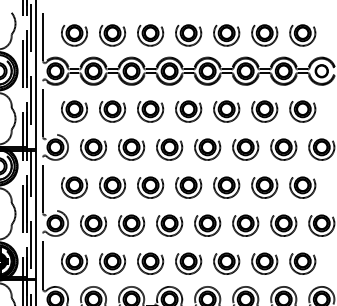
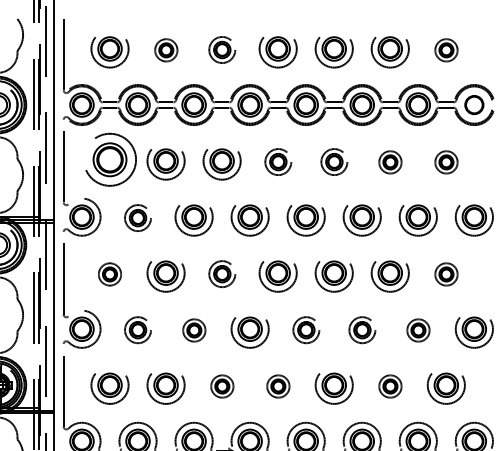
part: (112, 35) -> (165, 52), size x0.6
part: (150, 35) -> (221, 52), size x0.7
part: (302, 35) -> (445, 52), size x0.6
part: (74, 111) -> (110, 164), size x1.4
part: (188, 111) -> (277, 164), size x0.7
part: (226, 111) -> (333, 164), size x0.7
part: (264, 111) -> (389, 164), size x0.6
part: (302, 111) -> (445, 164), size x0.6
part: (93, 149) -> (137, 220), size x0.7
part: (74, 187) -> (110, 276), size x0.6
part: (150, 187) -> (221, 276), size x0.7
part: (302, 187) -> (445, 276), size x0.6
part: (93, 225) -> (137, 332), size x0.7
part: (131, 225) -> (193, 332), size x0.6
part: (207, 225) -> (305, 332), size x0.7
part: (245, 225) -> (361, 332), size x0.7
part: (283, 225) -> (417, 332), size x0.6
part: (150, 263) -> (221, 388), size x0.6
part: (188, 263) -> (277, 388), size x0.6
part: (264, 263) -> (389, 388), size x0.6

